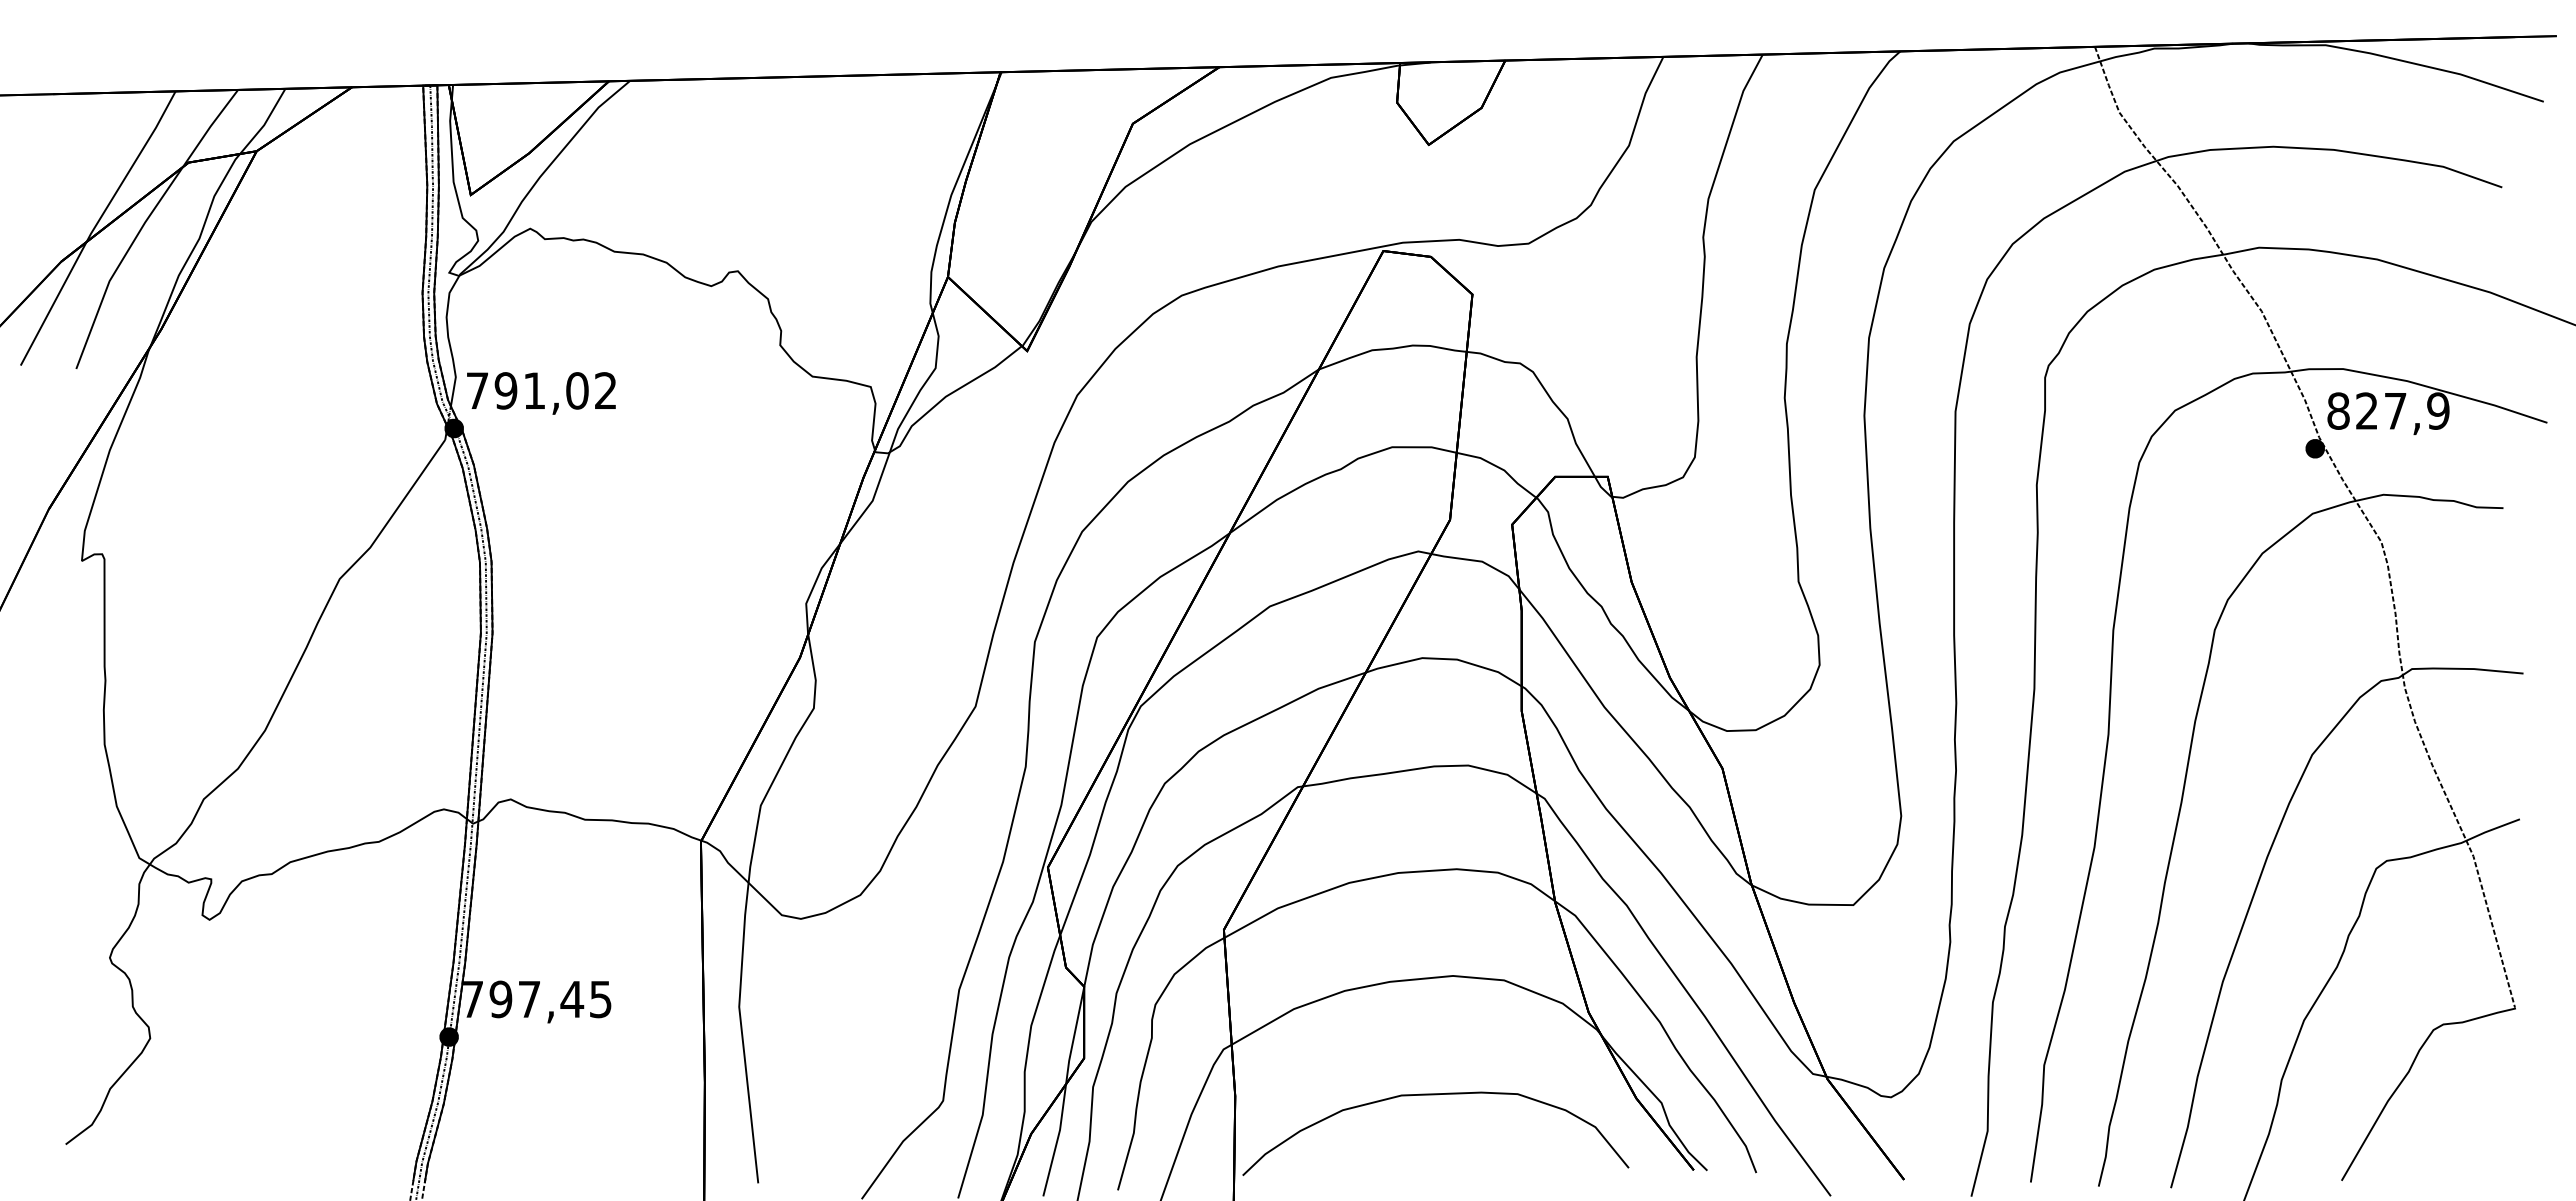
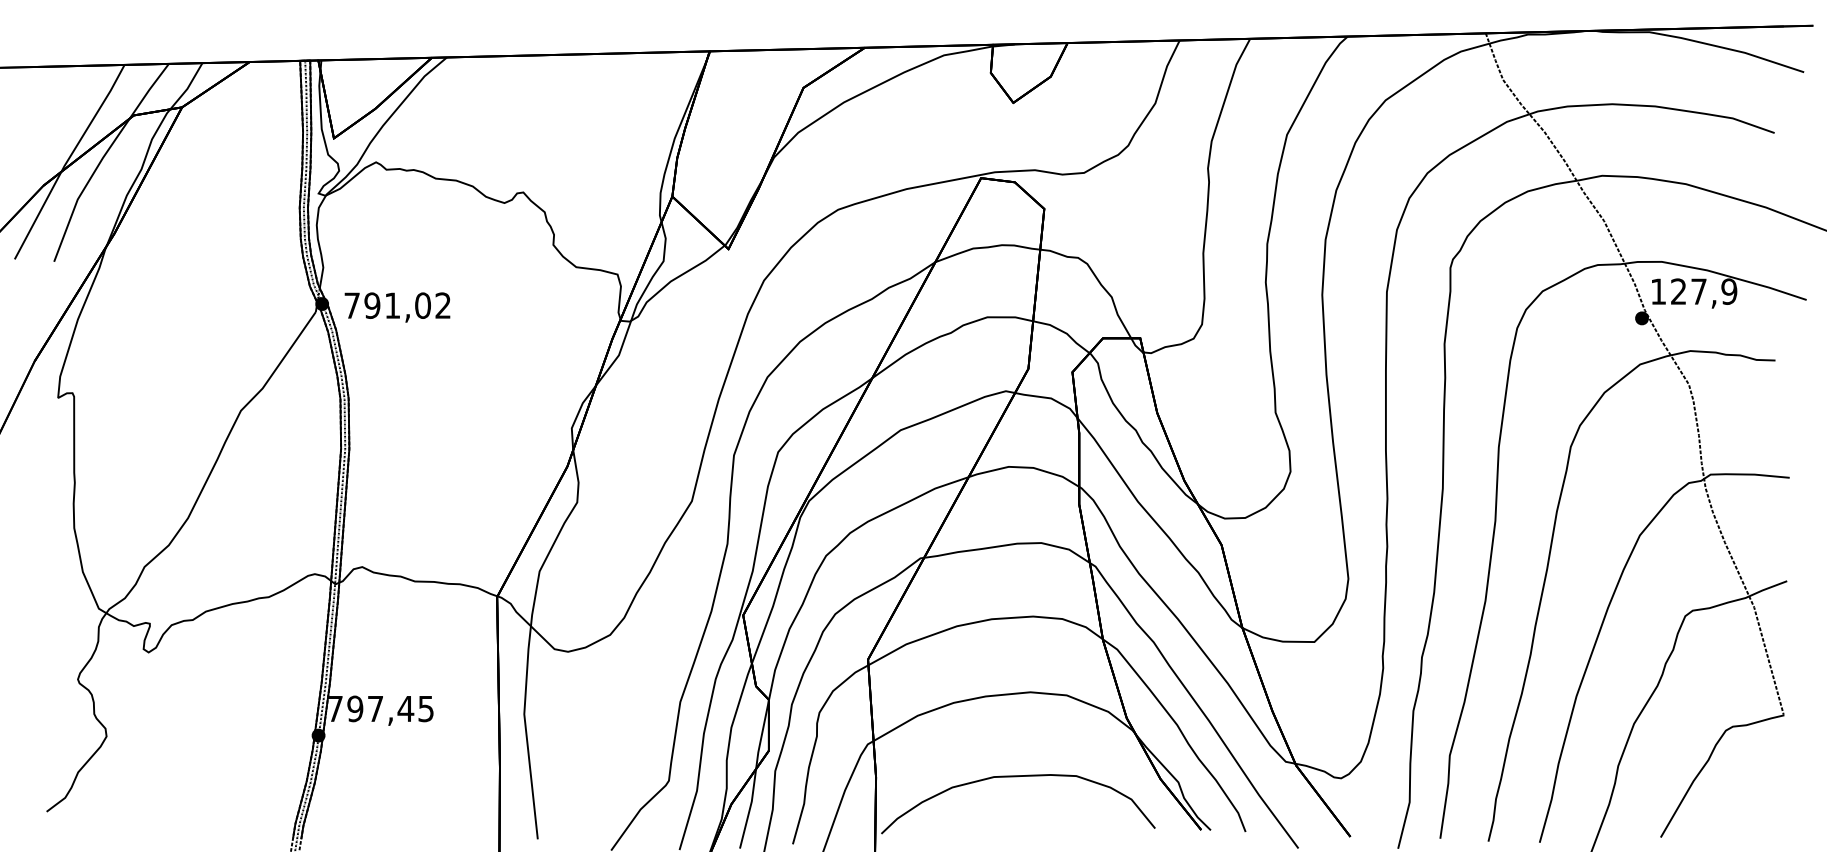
text: (541, 393) -> (397, 307), moved
text: (2338, 410) -> (1658, 291), 827,9 -> 127,9

